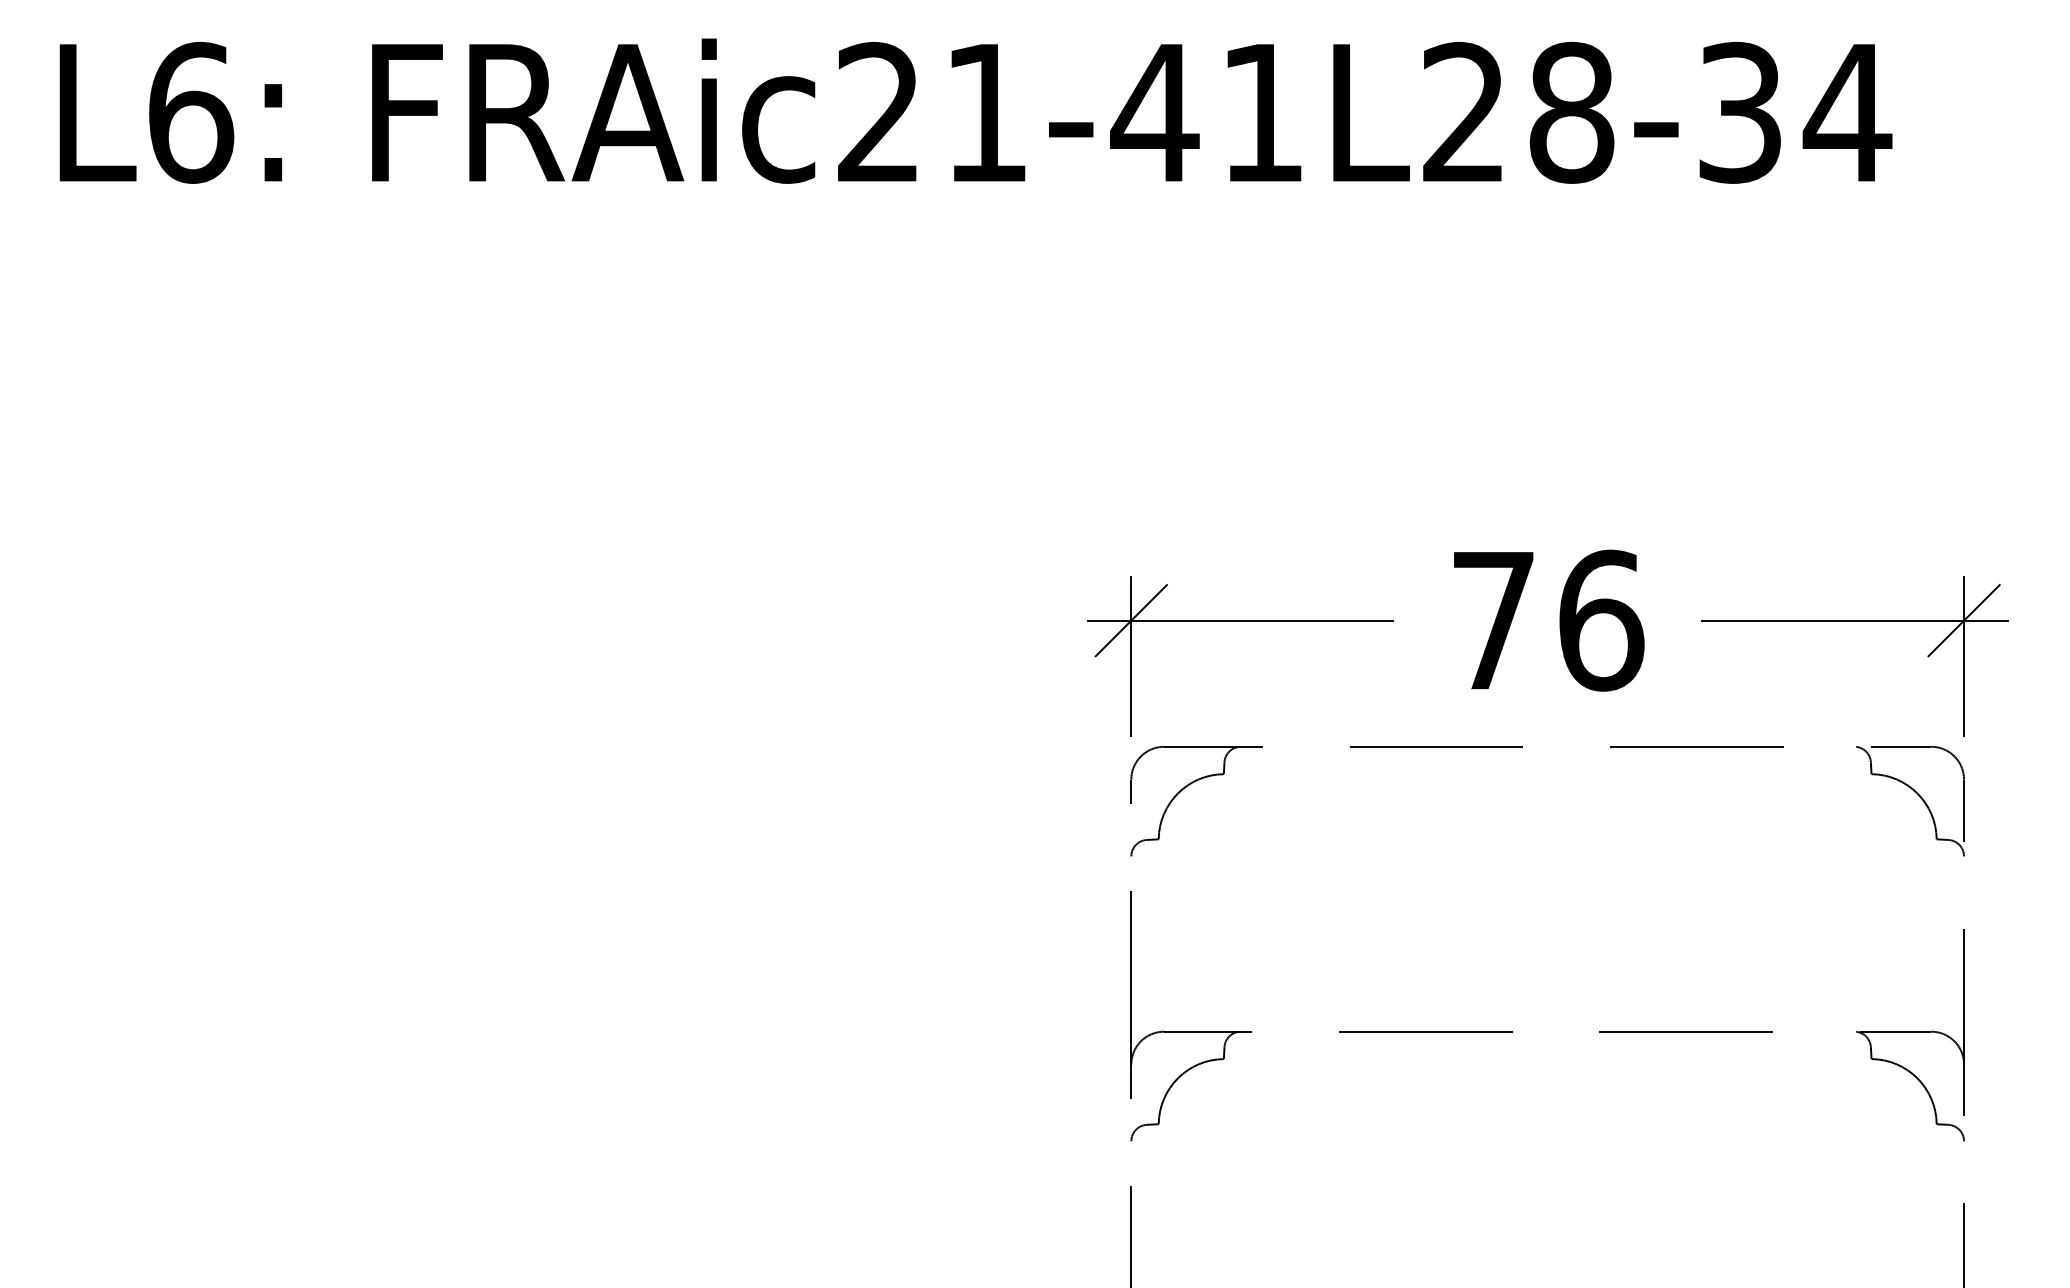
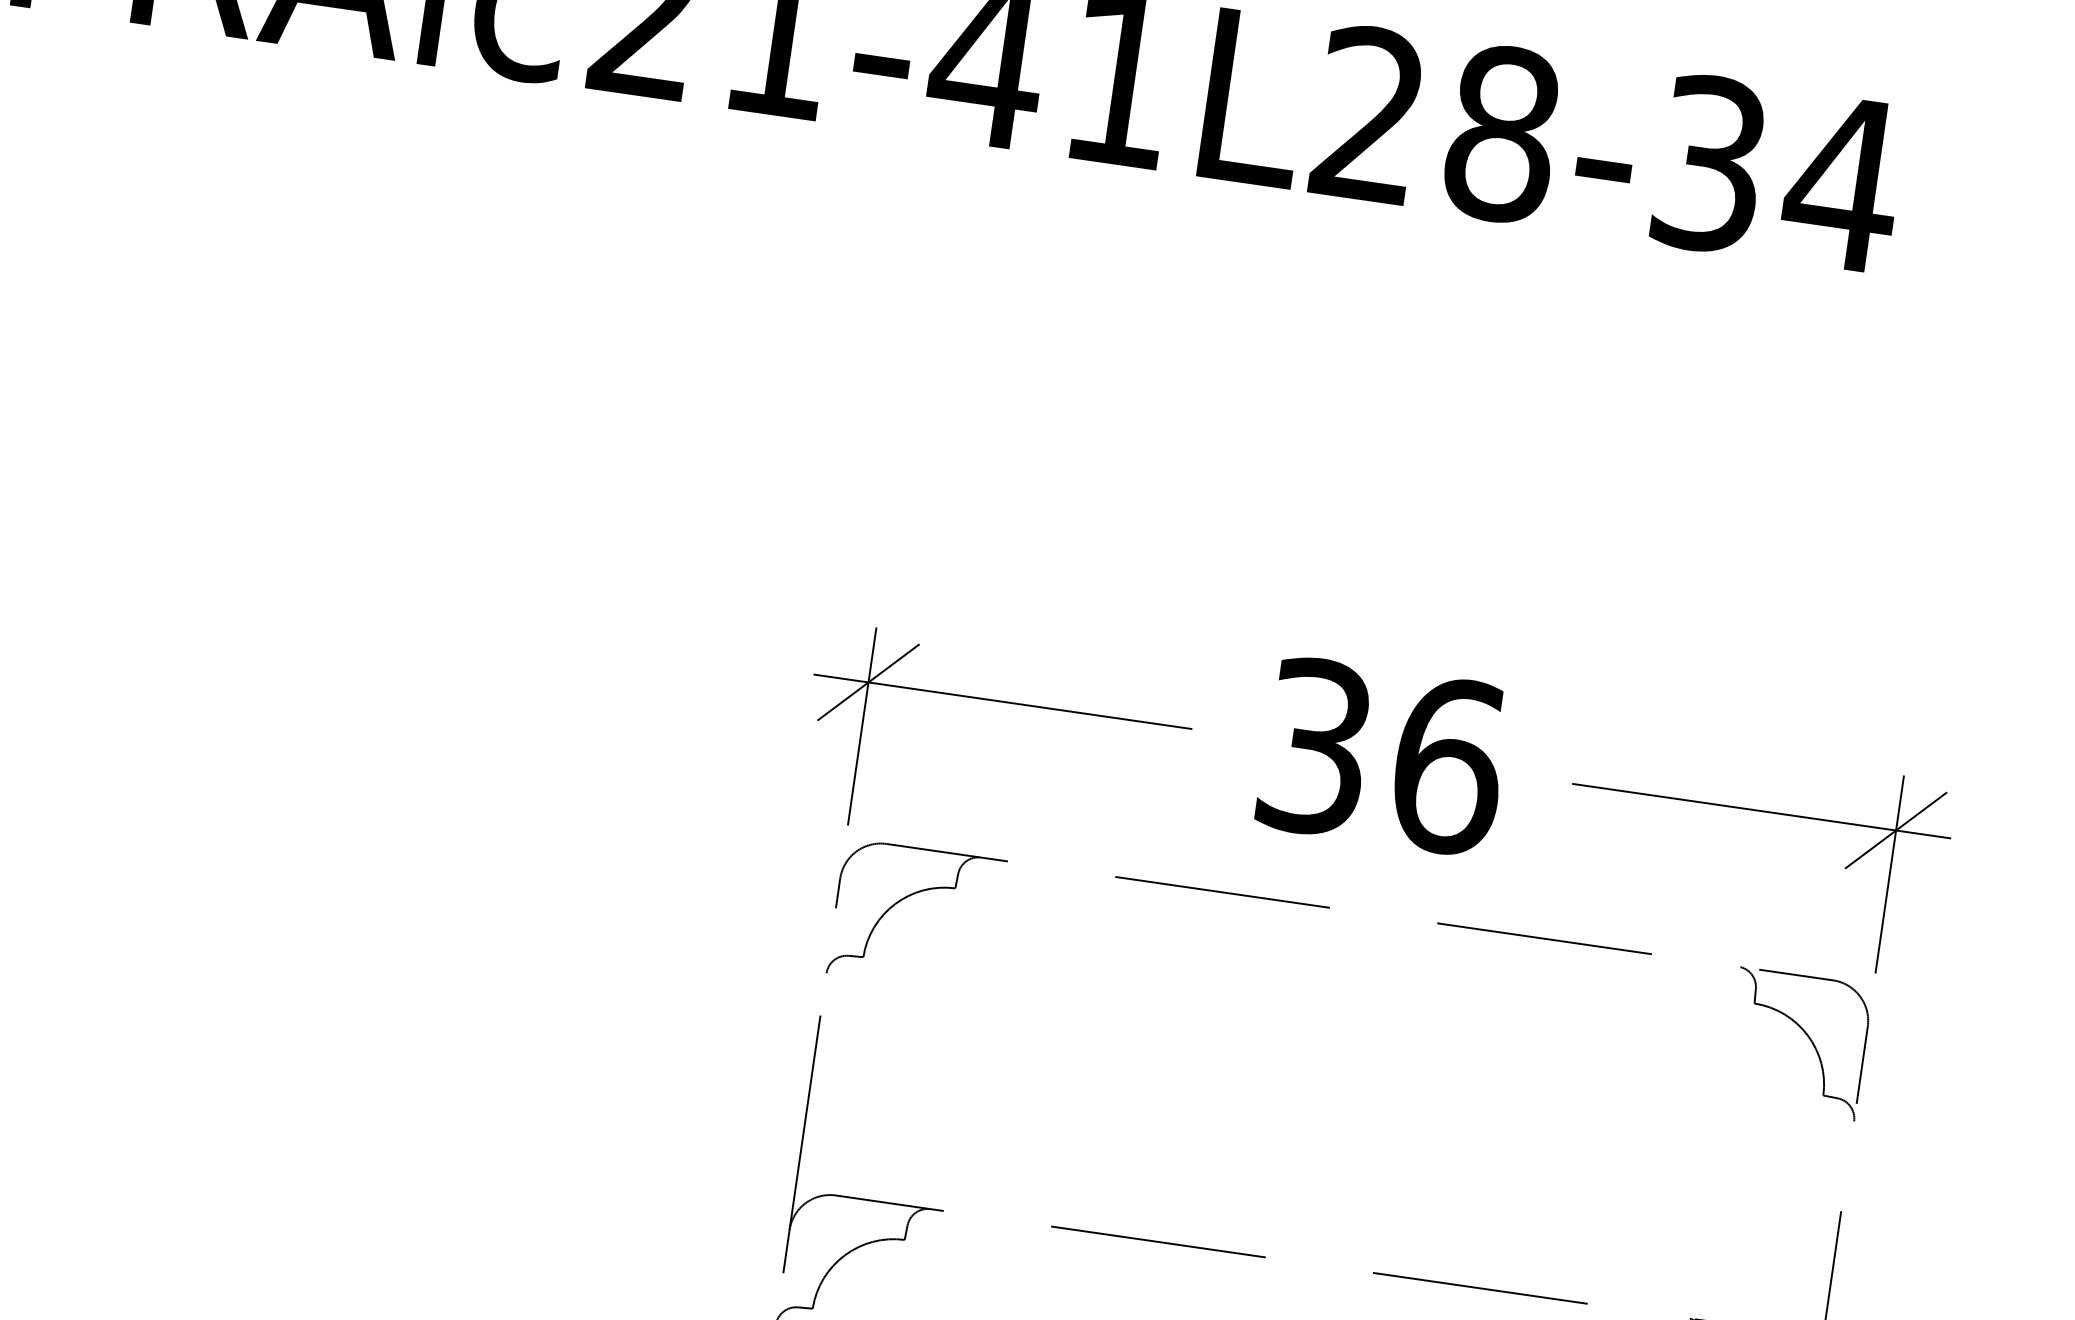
text: (1493, 620) -> (1315, 746), 76 -> 36

